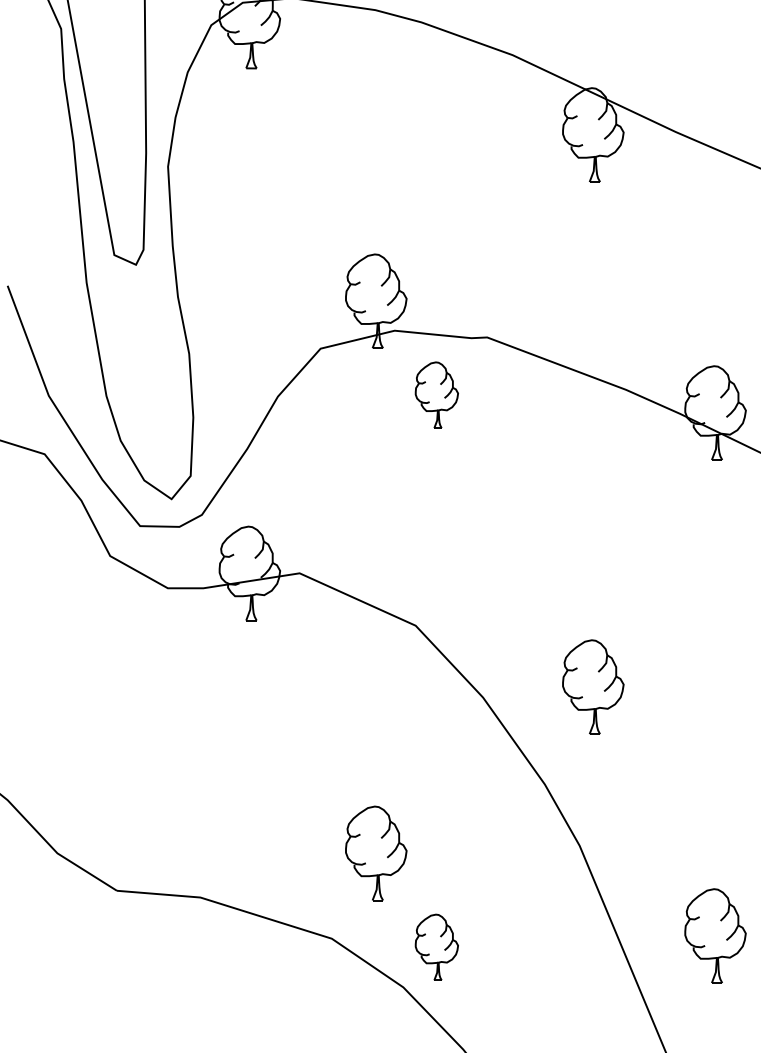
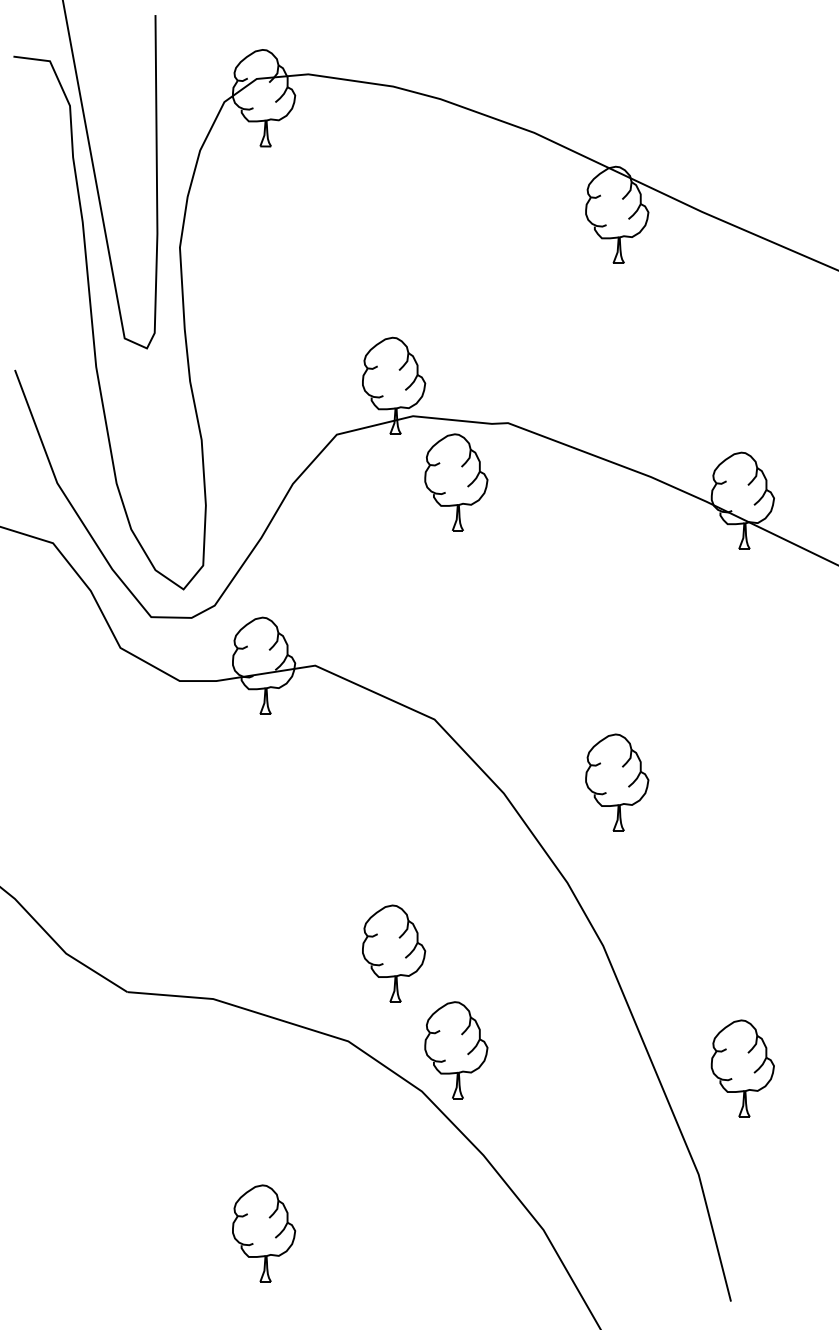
part: (437, 395) -> (456, 482), size x1.43
part: (715, 935) -> (742, 1068), moved
part: (437, 947) -> (456, 1050), size x1.43

